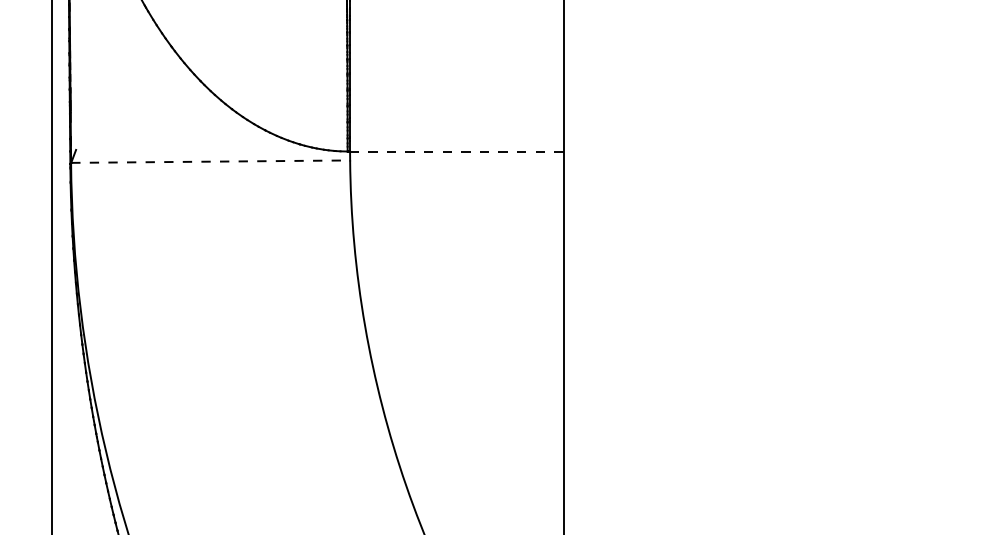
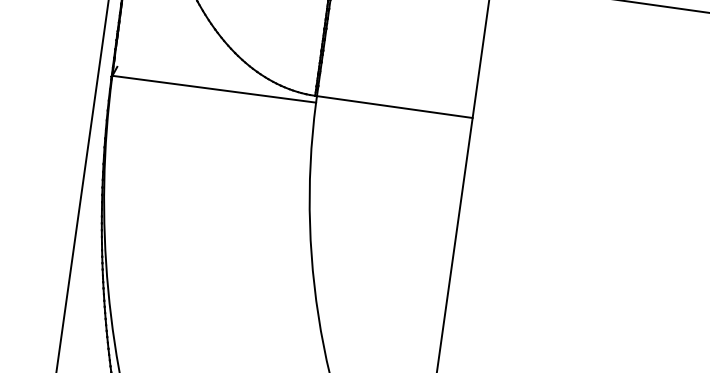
line: (456, 151) -> (394, 107), dashed -> solid
line: (211, 161) -> (214, 89), dashed -> solid

